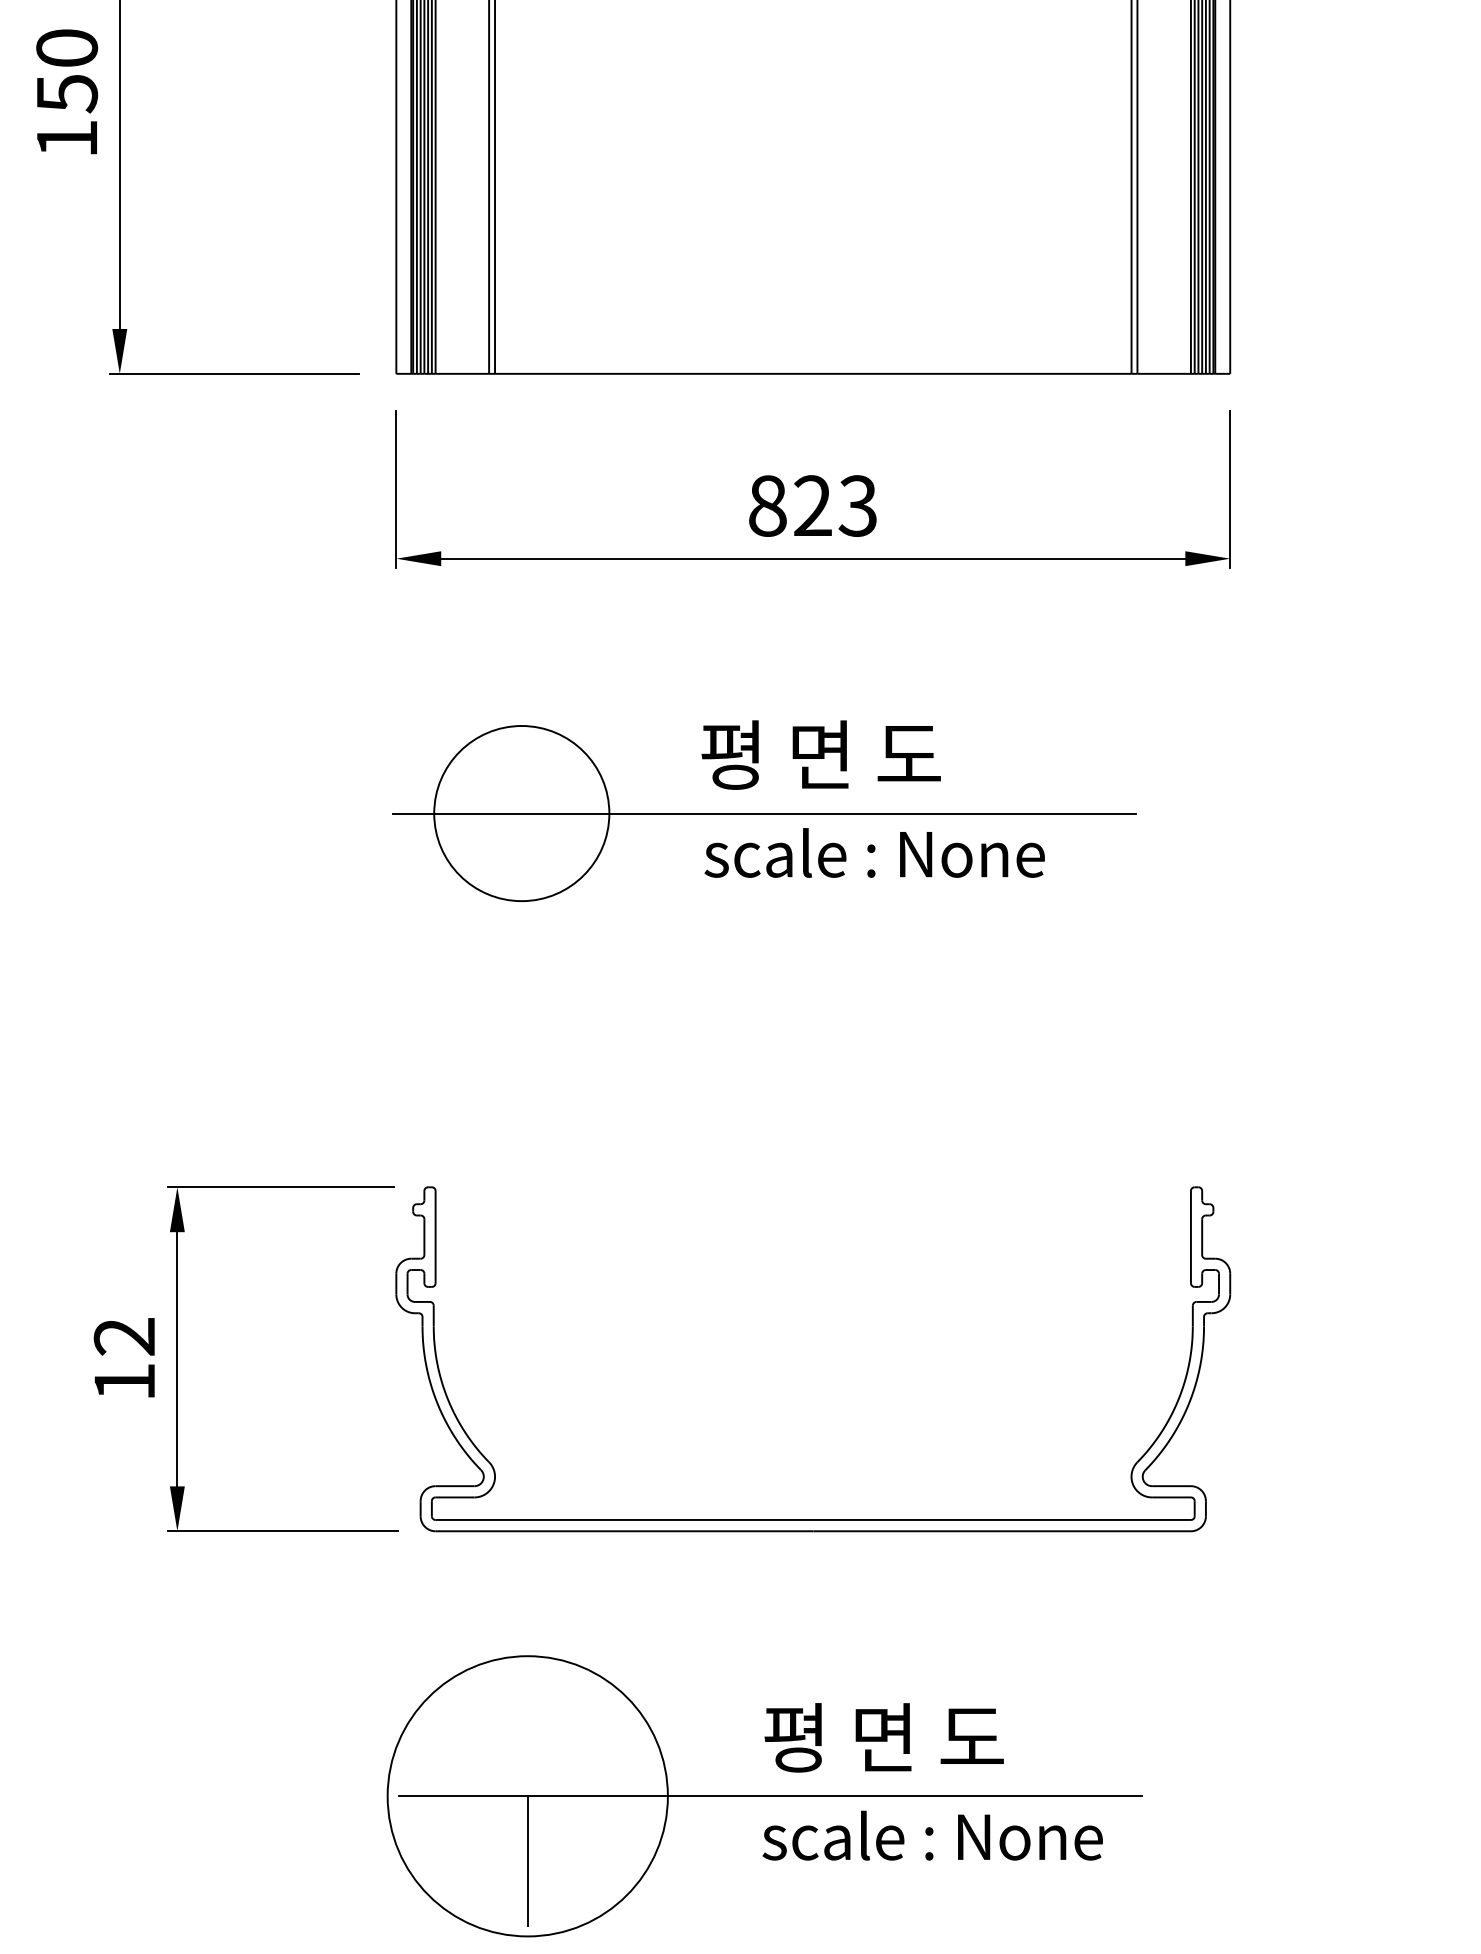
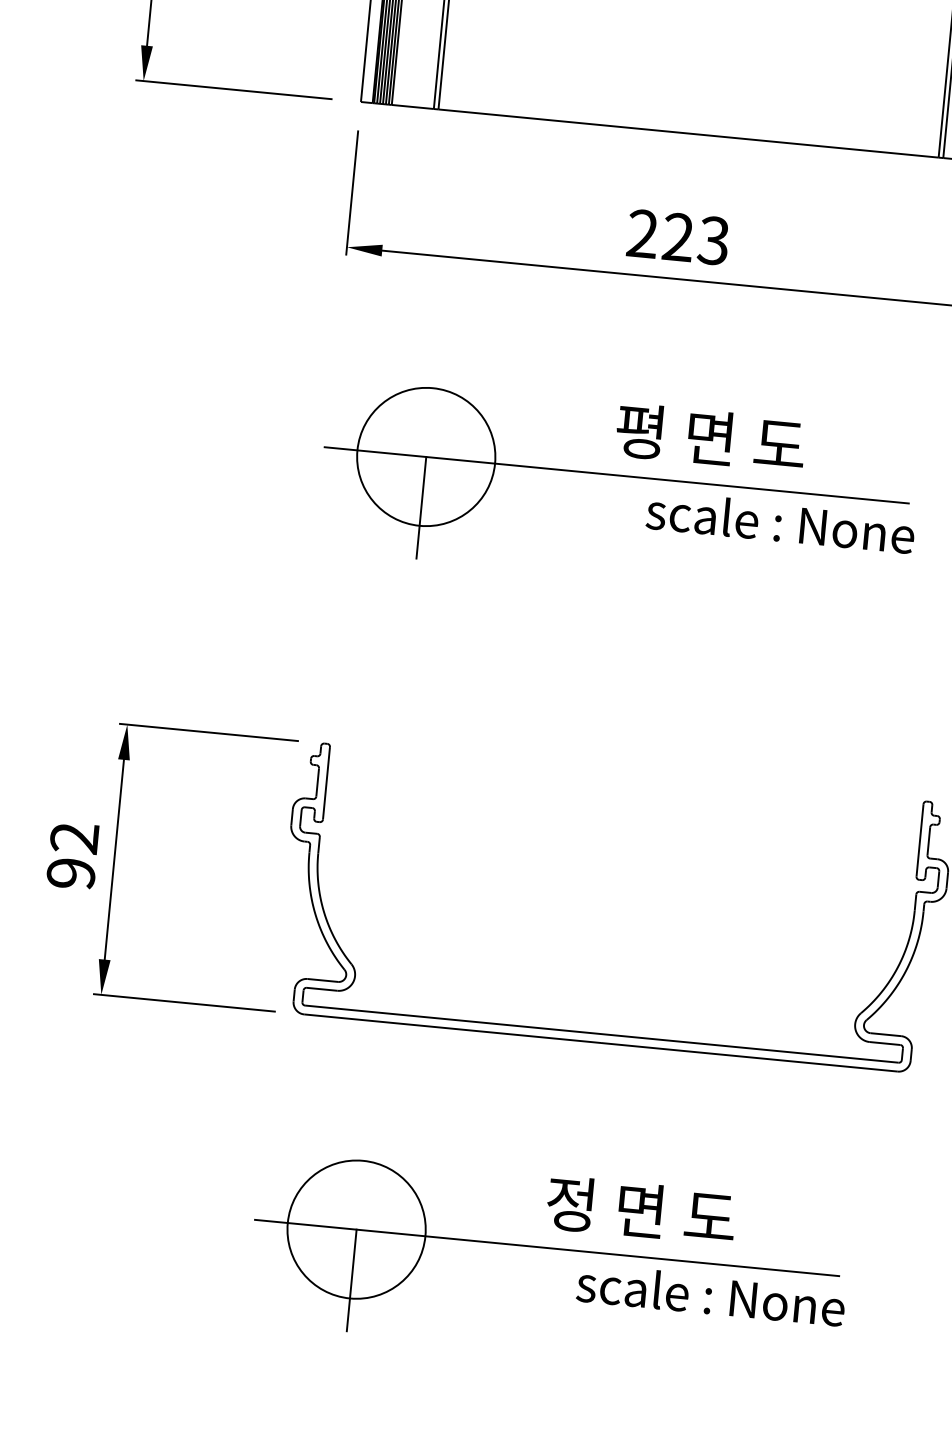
text: (767, 505) -> (642, 233), 823 -> 223
text: (820, 754) -> (710, 437), moved
text: (874, 852) -> (780, 521), moved
line: (521, 877) -> (421, 507), added
text: (124, 1381) -> (71, 873), 12 -> 92
text: (792, 1737) -> (569, 1203), 평 면 도 -> 정 면 도
circle: (527, 1795) -> (356, 1229), size x0.62
text: (932, 1835) -> (710, 1294), moved

